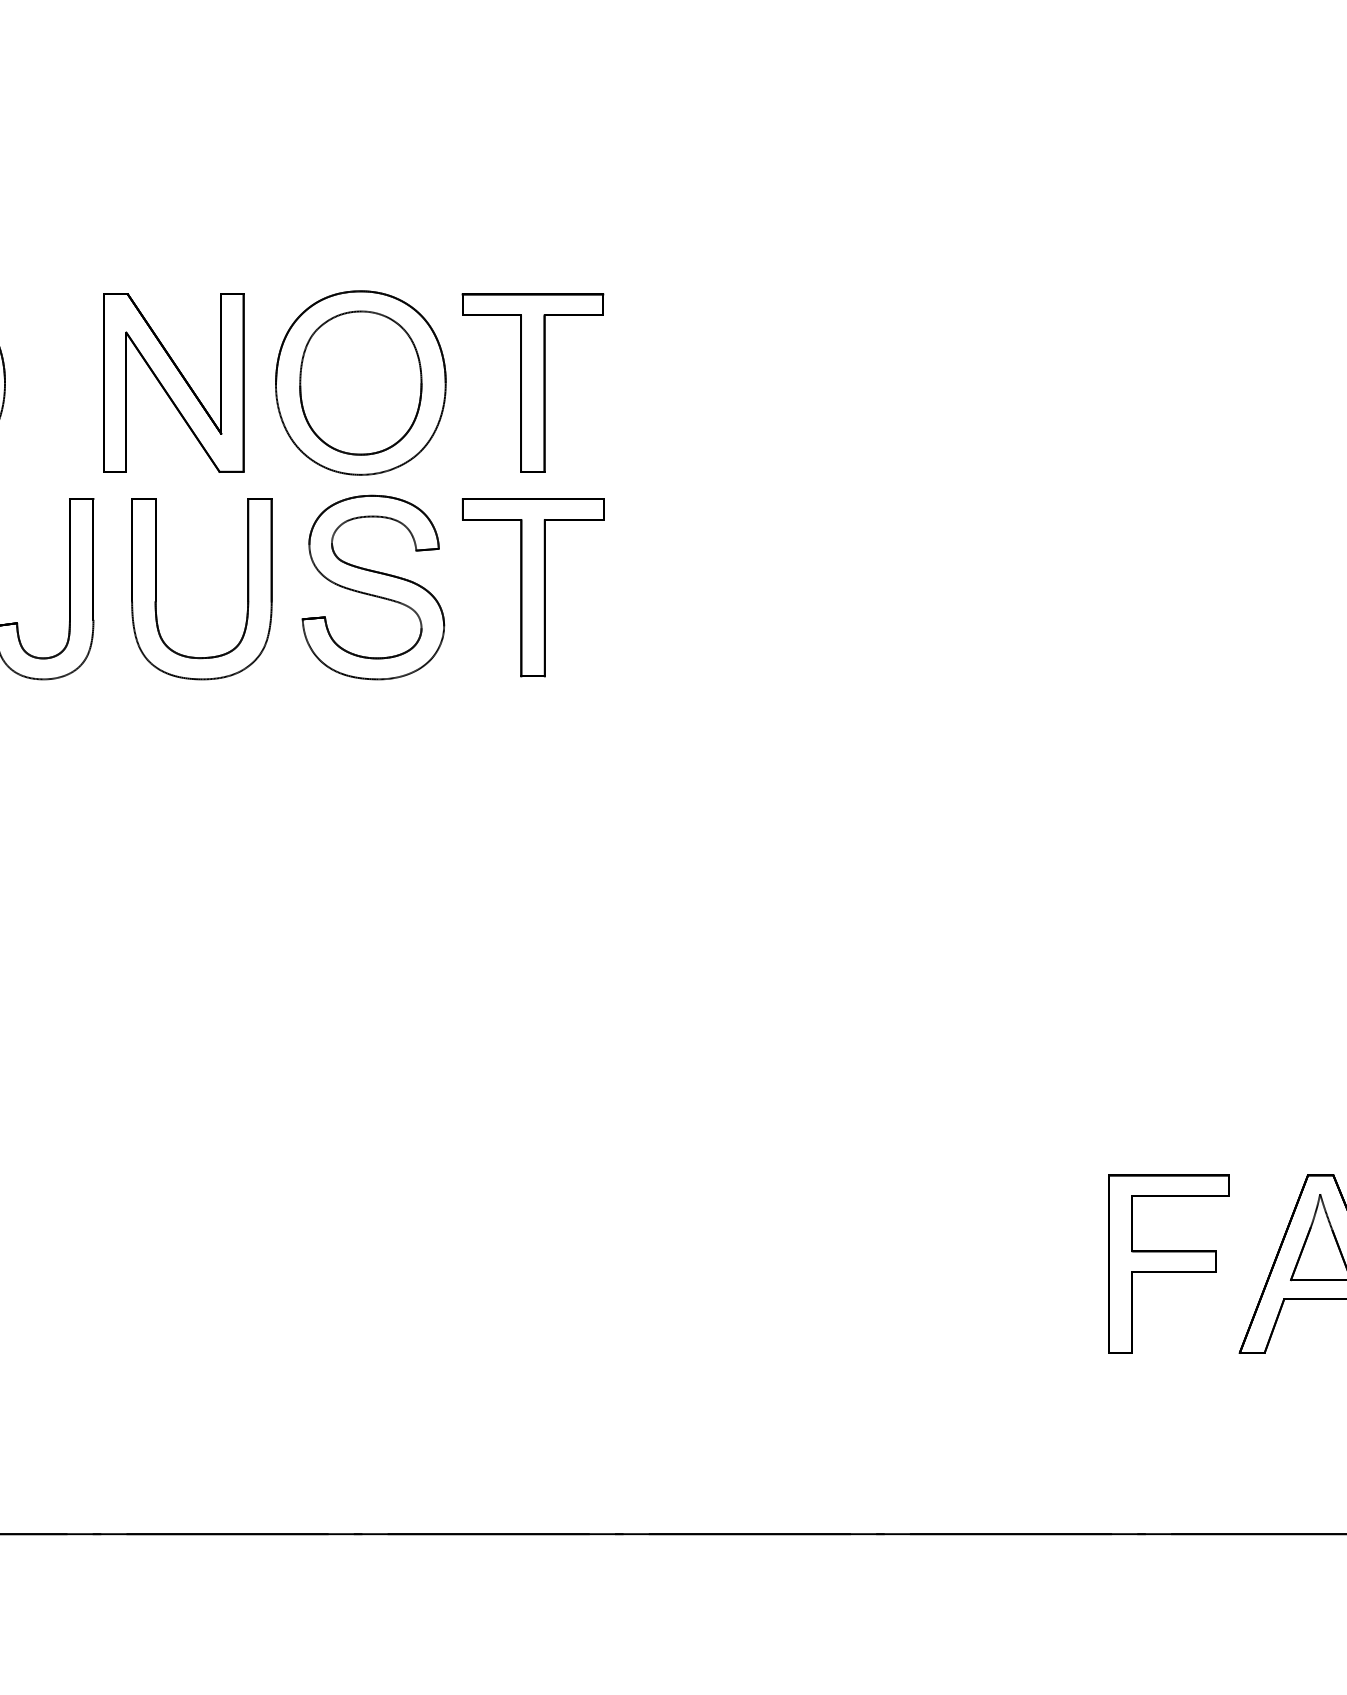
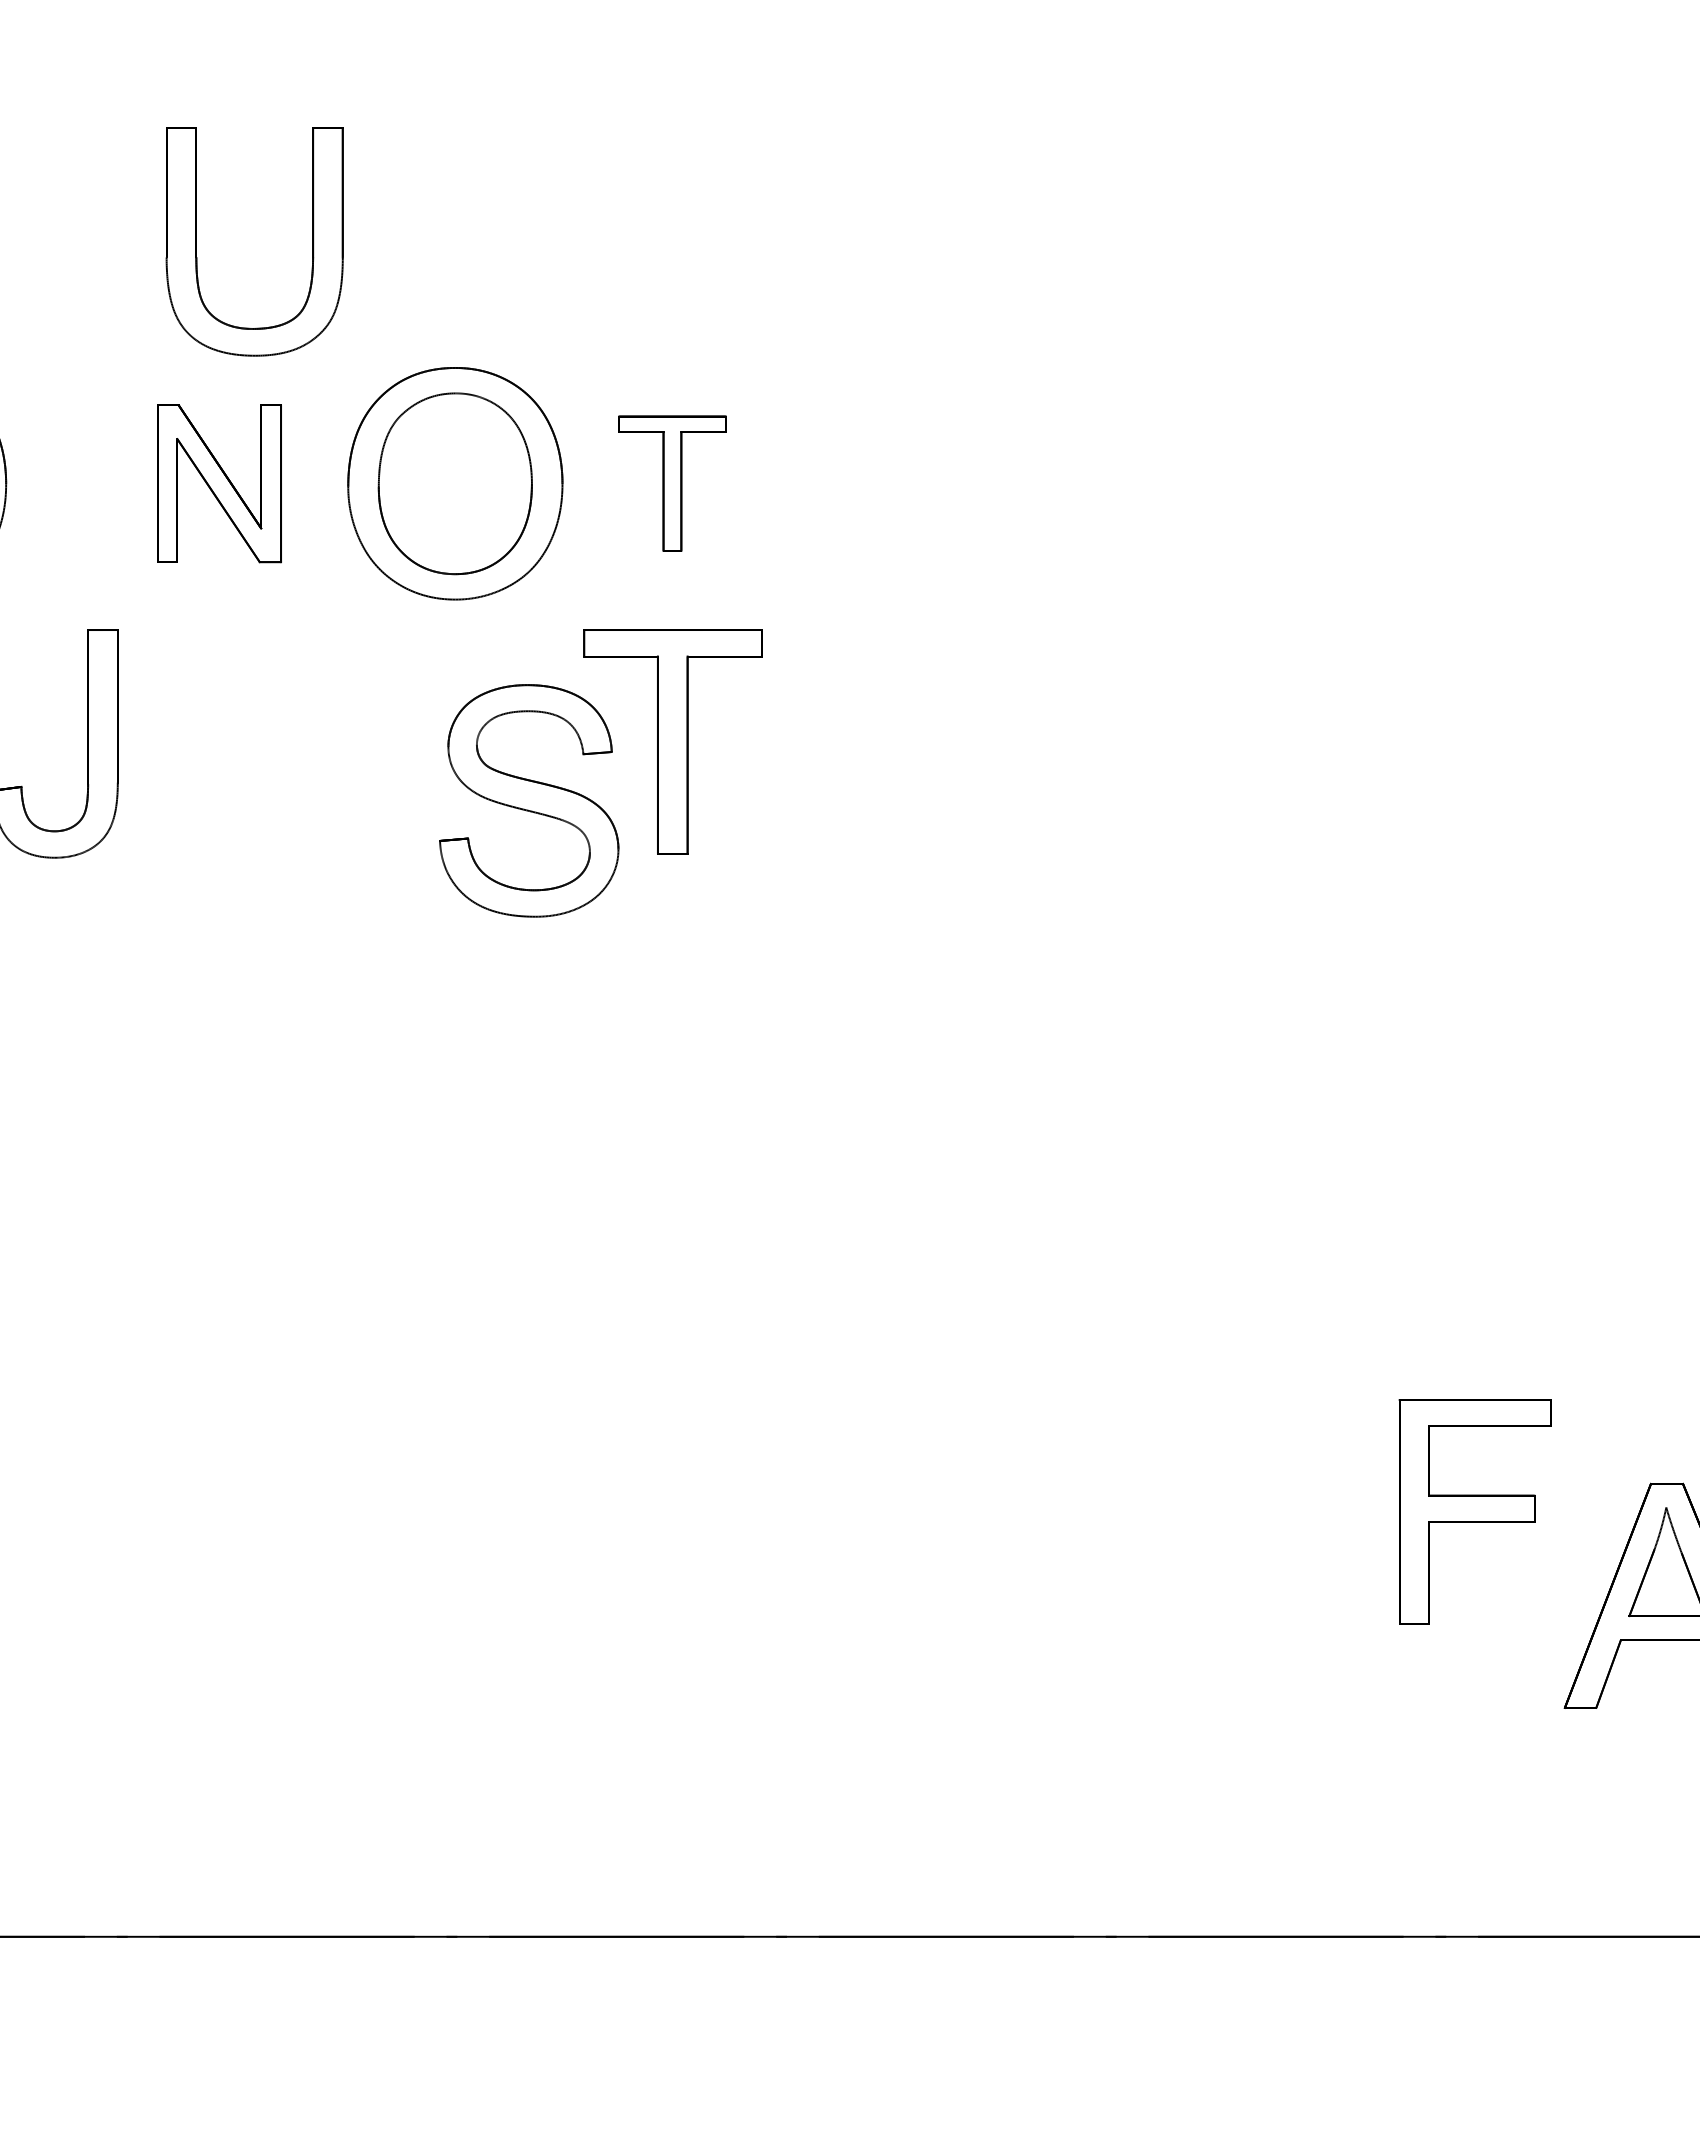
part: (174, 382) -> (219, 483), size x0.7
part: (532, 382) -> (672, 483), size x0.6
part: (373, 587) -> (529, 800), moved
part: (155, 588) -> (196, 241), moved
part: (1168, 1263) -> (1474, 1511), moved

